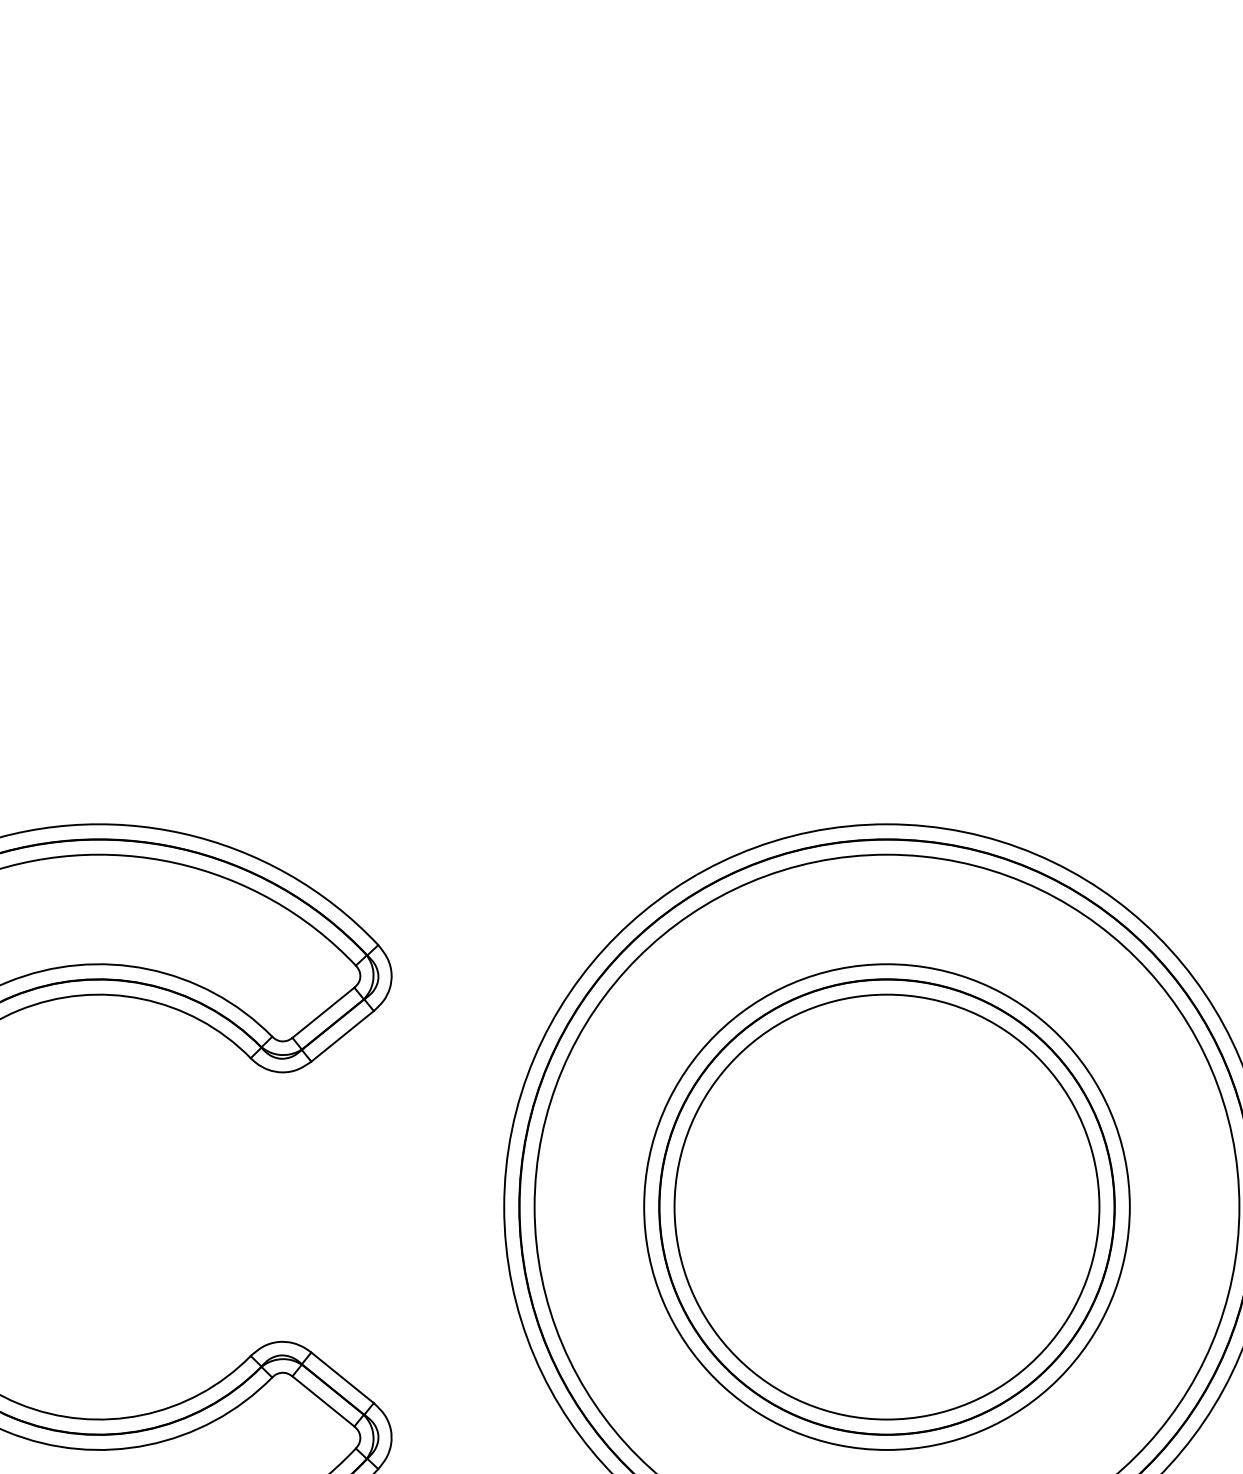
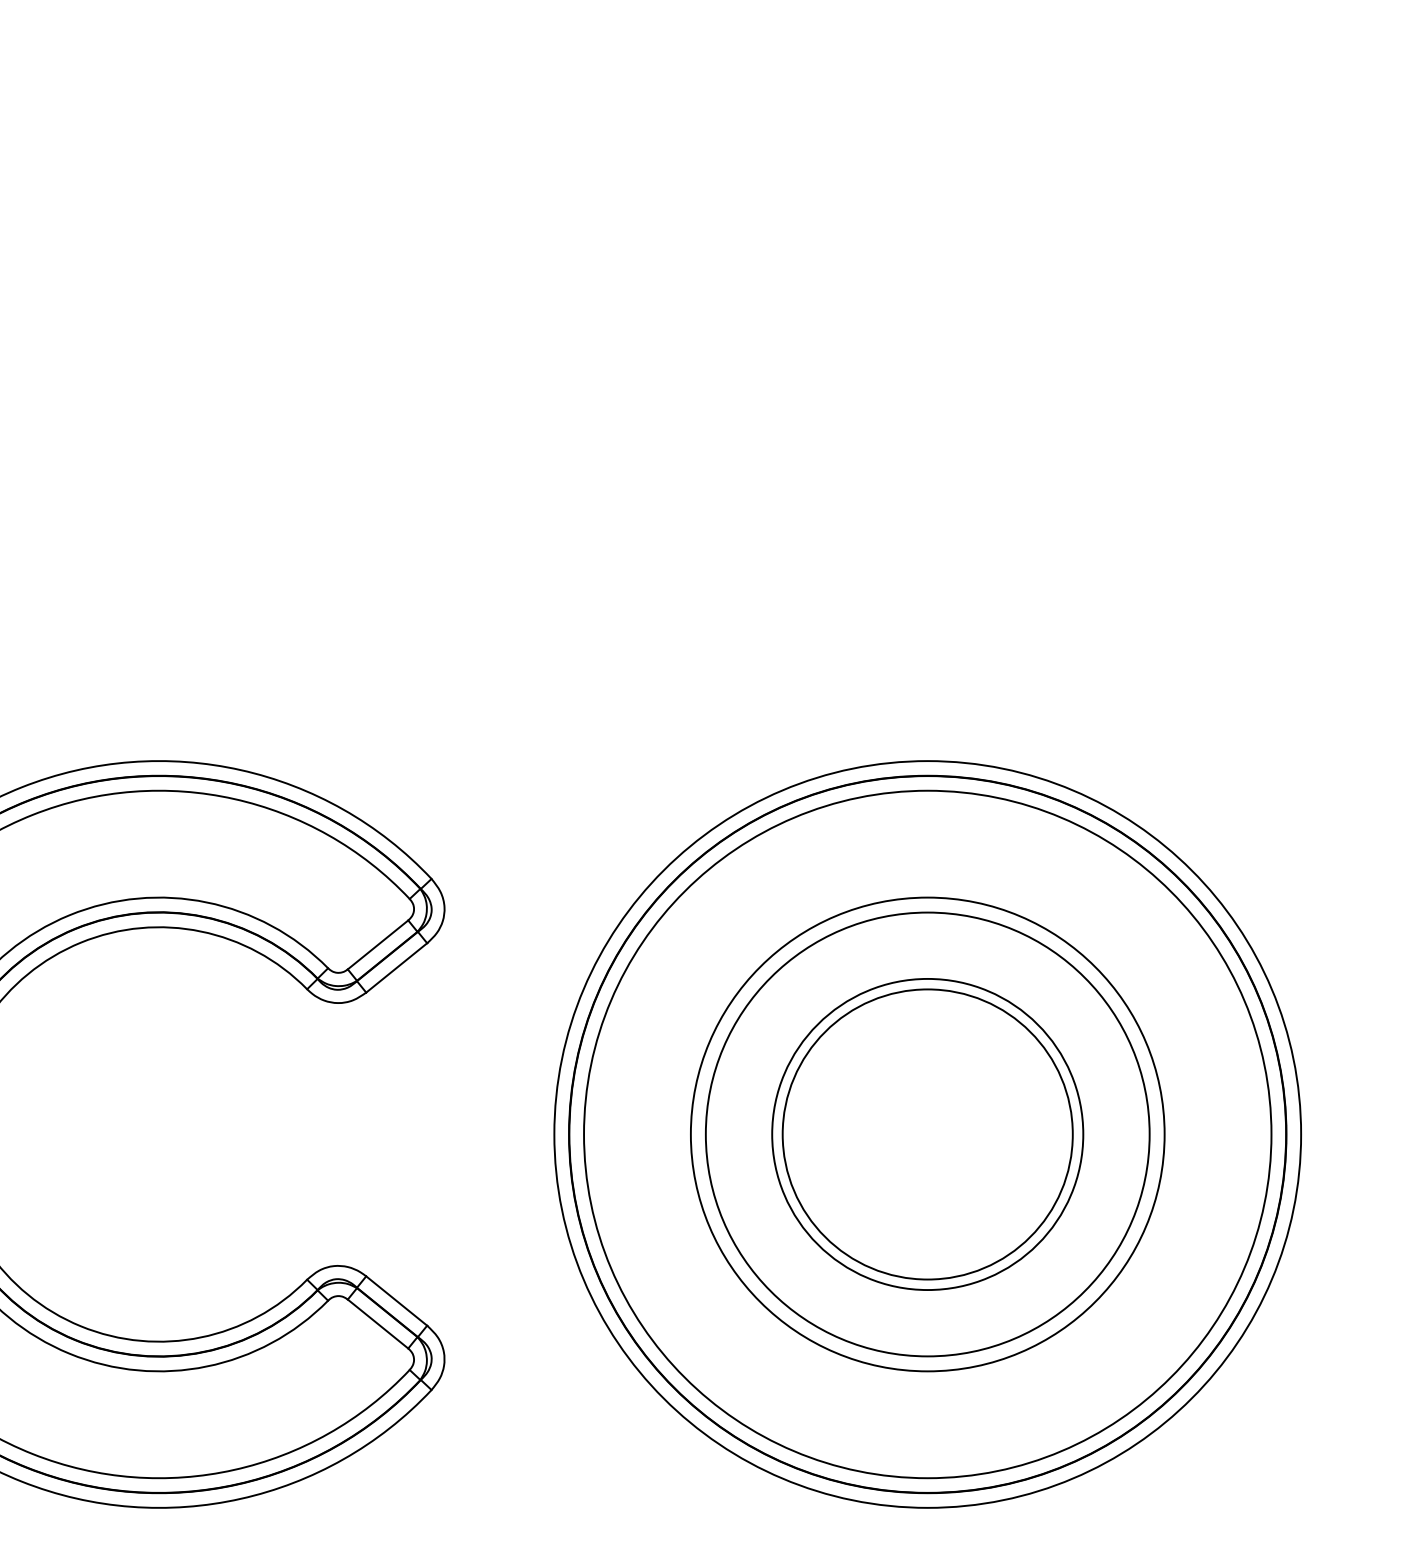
circle: (886, 1207) -> (927, 1134), size x0.7
circle: (886, 1207) -> (927, 1134), size x0.7

